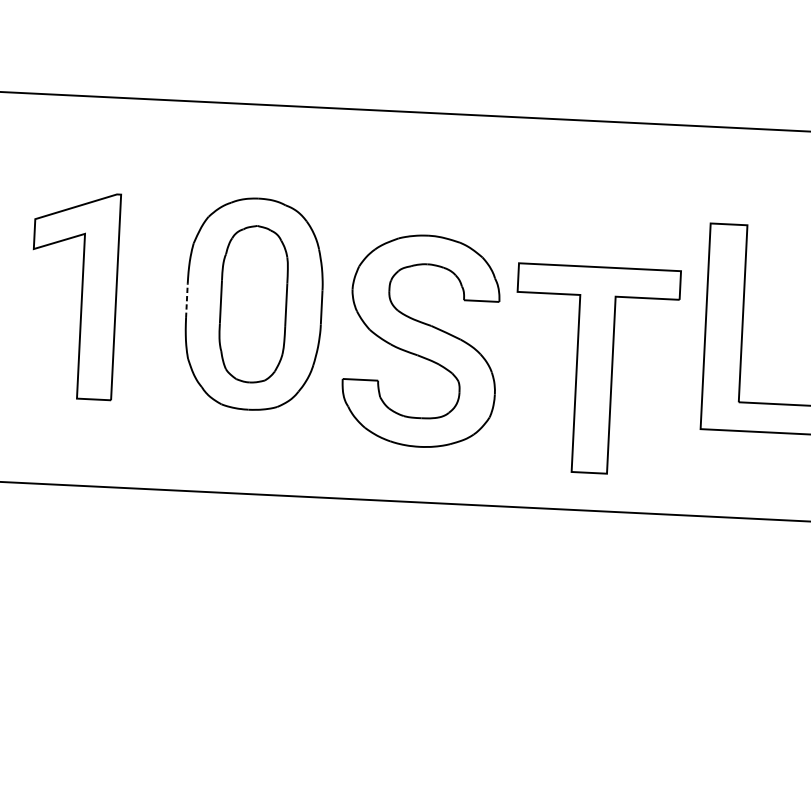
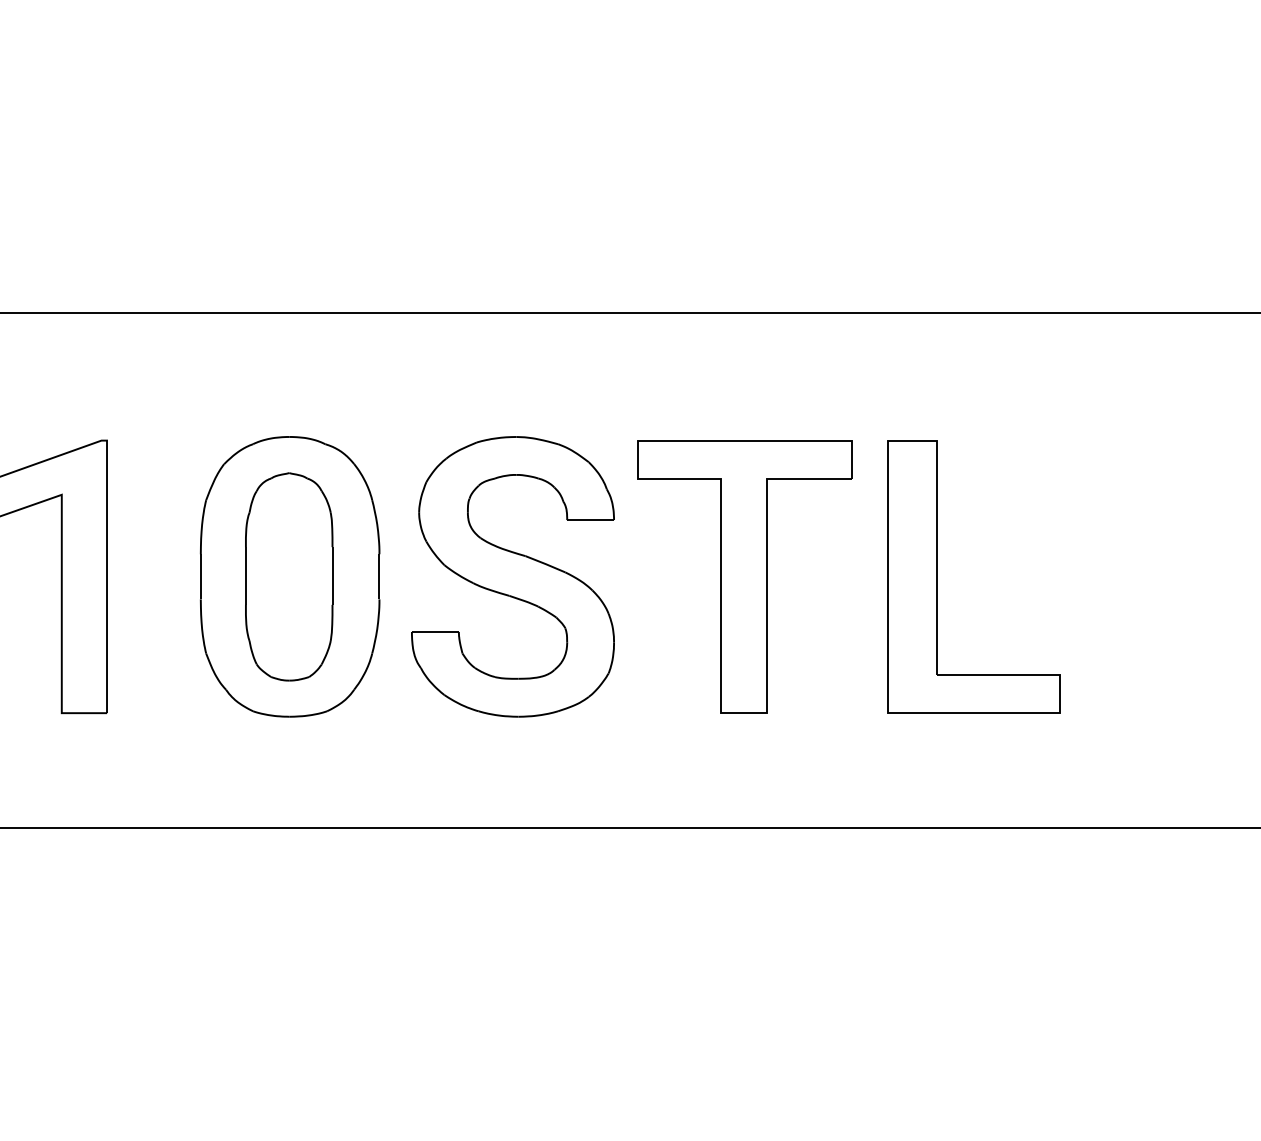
line: (186, 300) -> (200, 576), dashed -> solid
part: (420, 340) -> (512, 576), moved
part: (594, 369) -> (744, 576), moved

